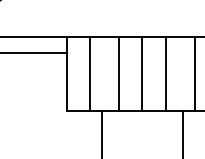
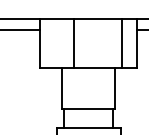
line: (90, 74) -> (54, 43), removed
line: (142, 74) -> (88, 43), removed
line: (165, 74) -> (103, 43), removed

